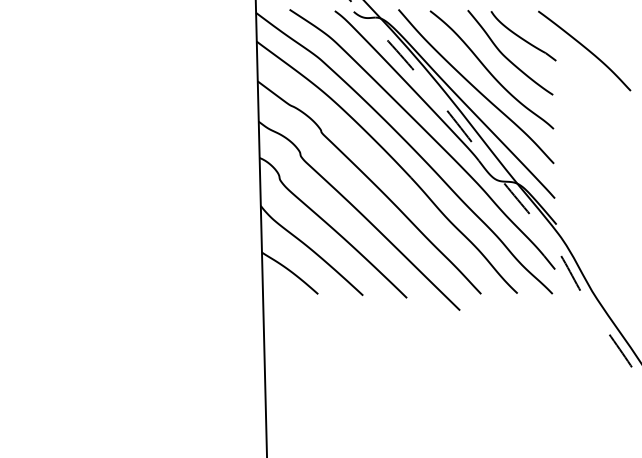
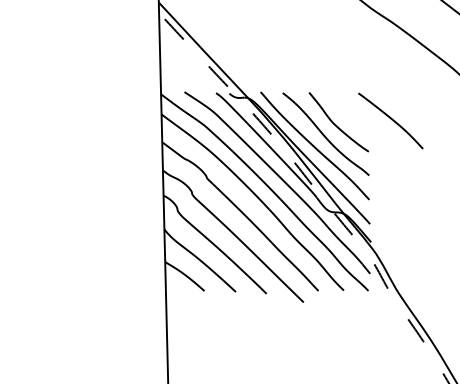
part: (524, 35) -> (348, 110), removed

